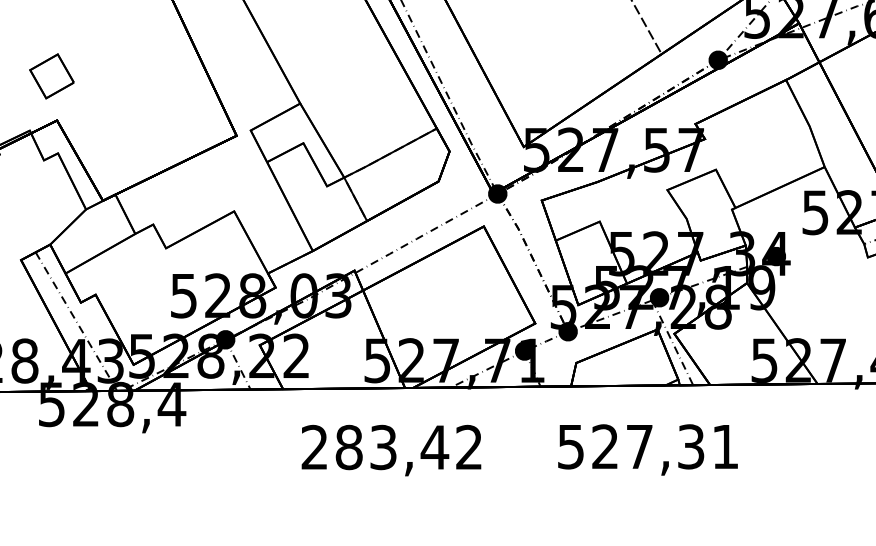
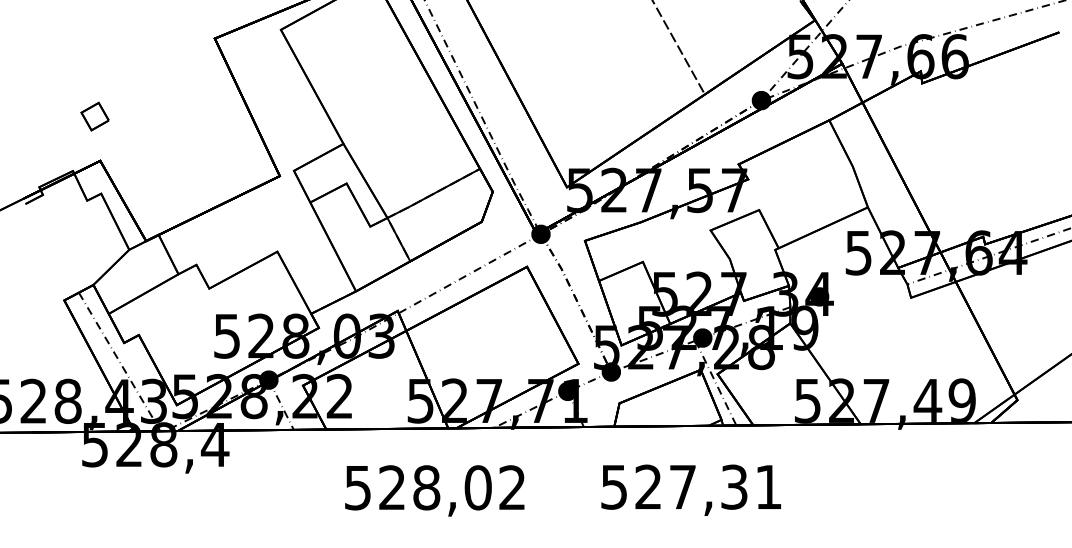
part: (51, 76) -> (94, 116), size x0.62
text: (375, 447) -> (418, 487), 283,42 -> 528,02

